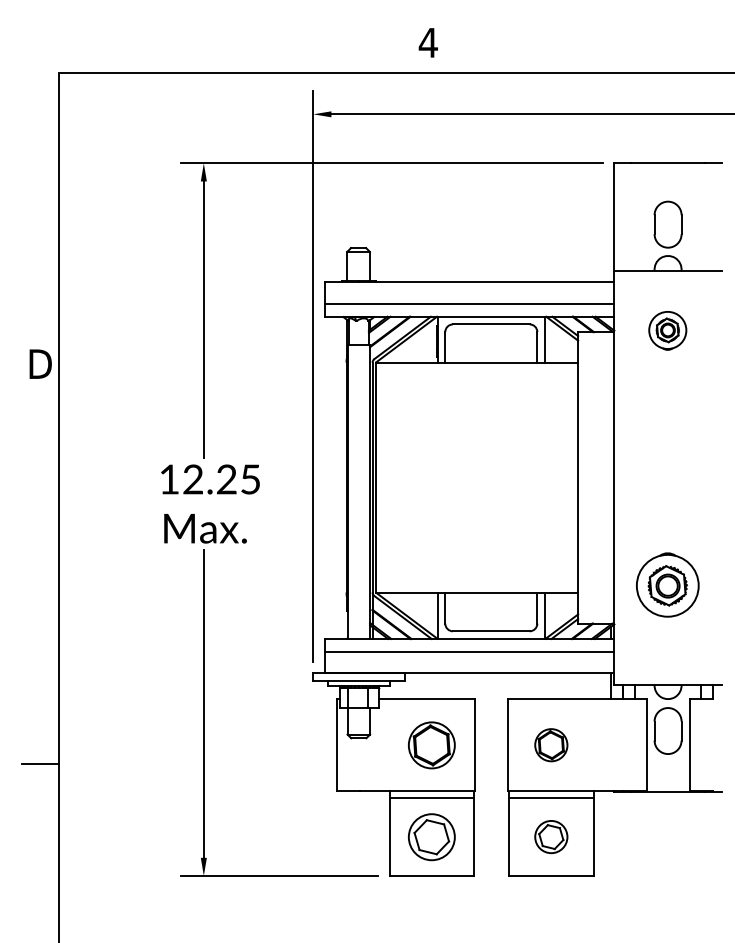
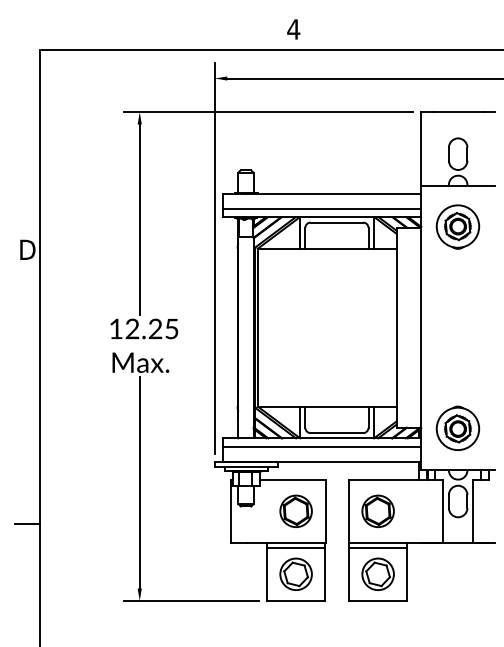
part: (667, 330) -> (457, 226), size x1.67
part: (667, 583) -> (457, 427), moved
part: (550, 744) -> (377, 510), size x1.43
part: (550, 835) -> (377, 573), size x1.43

